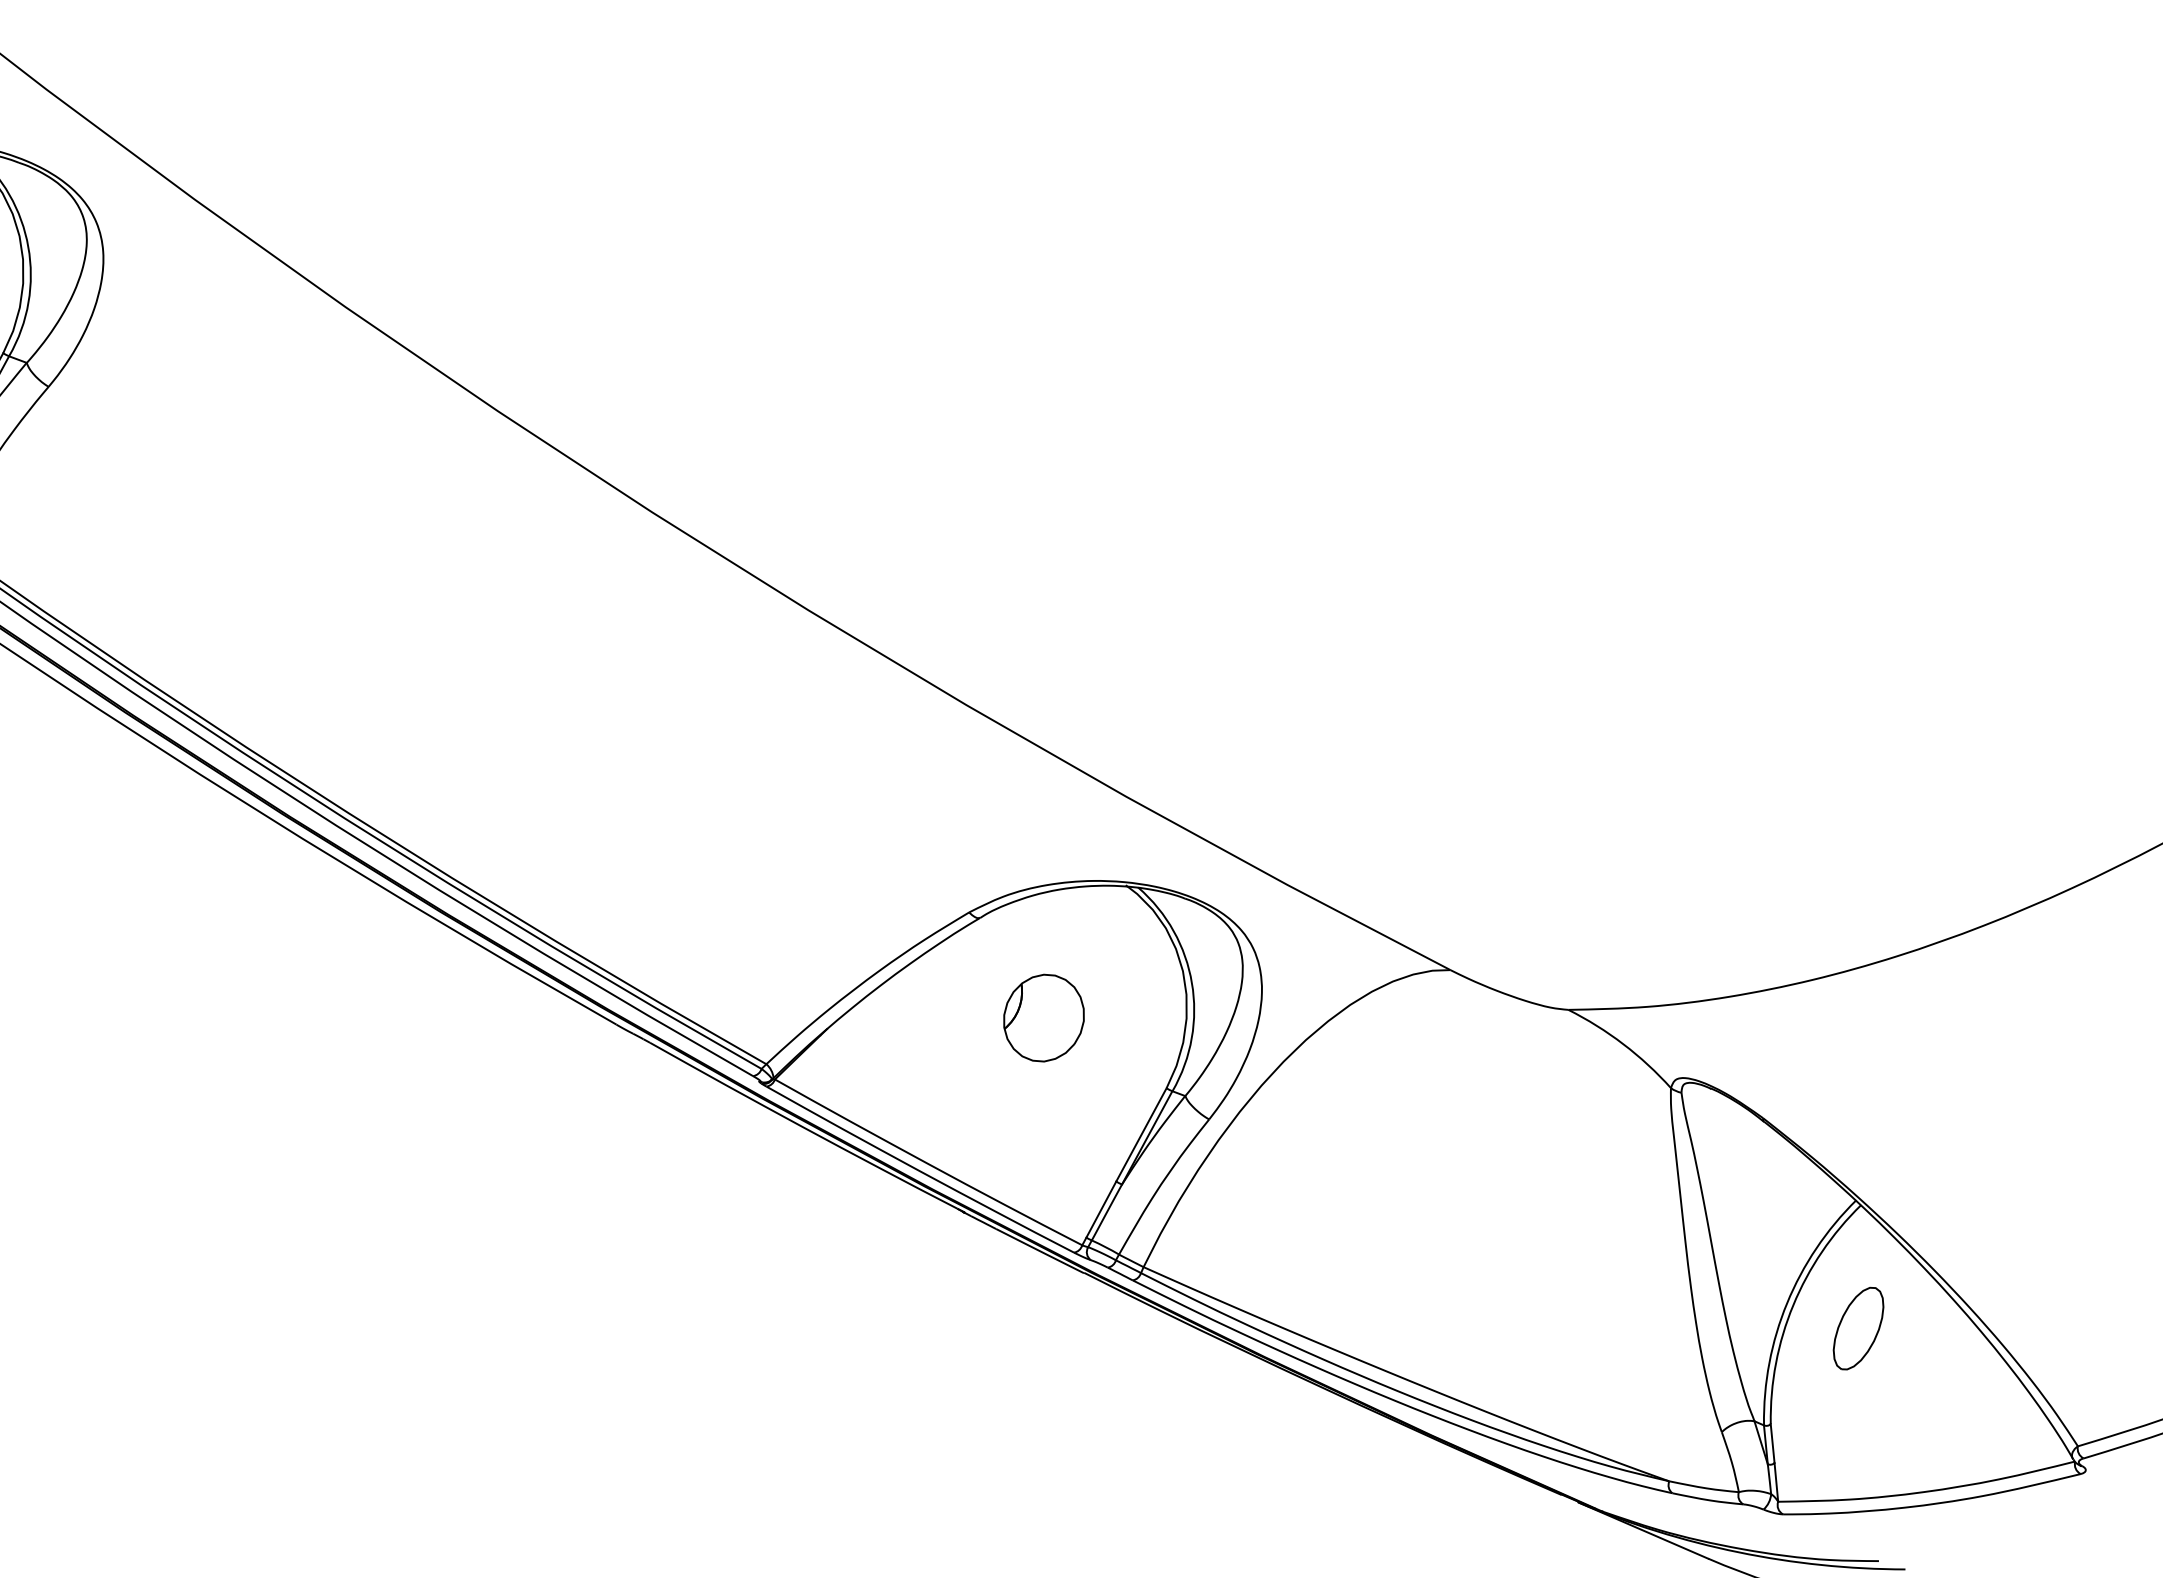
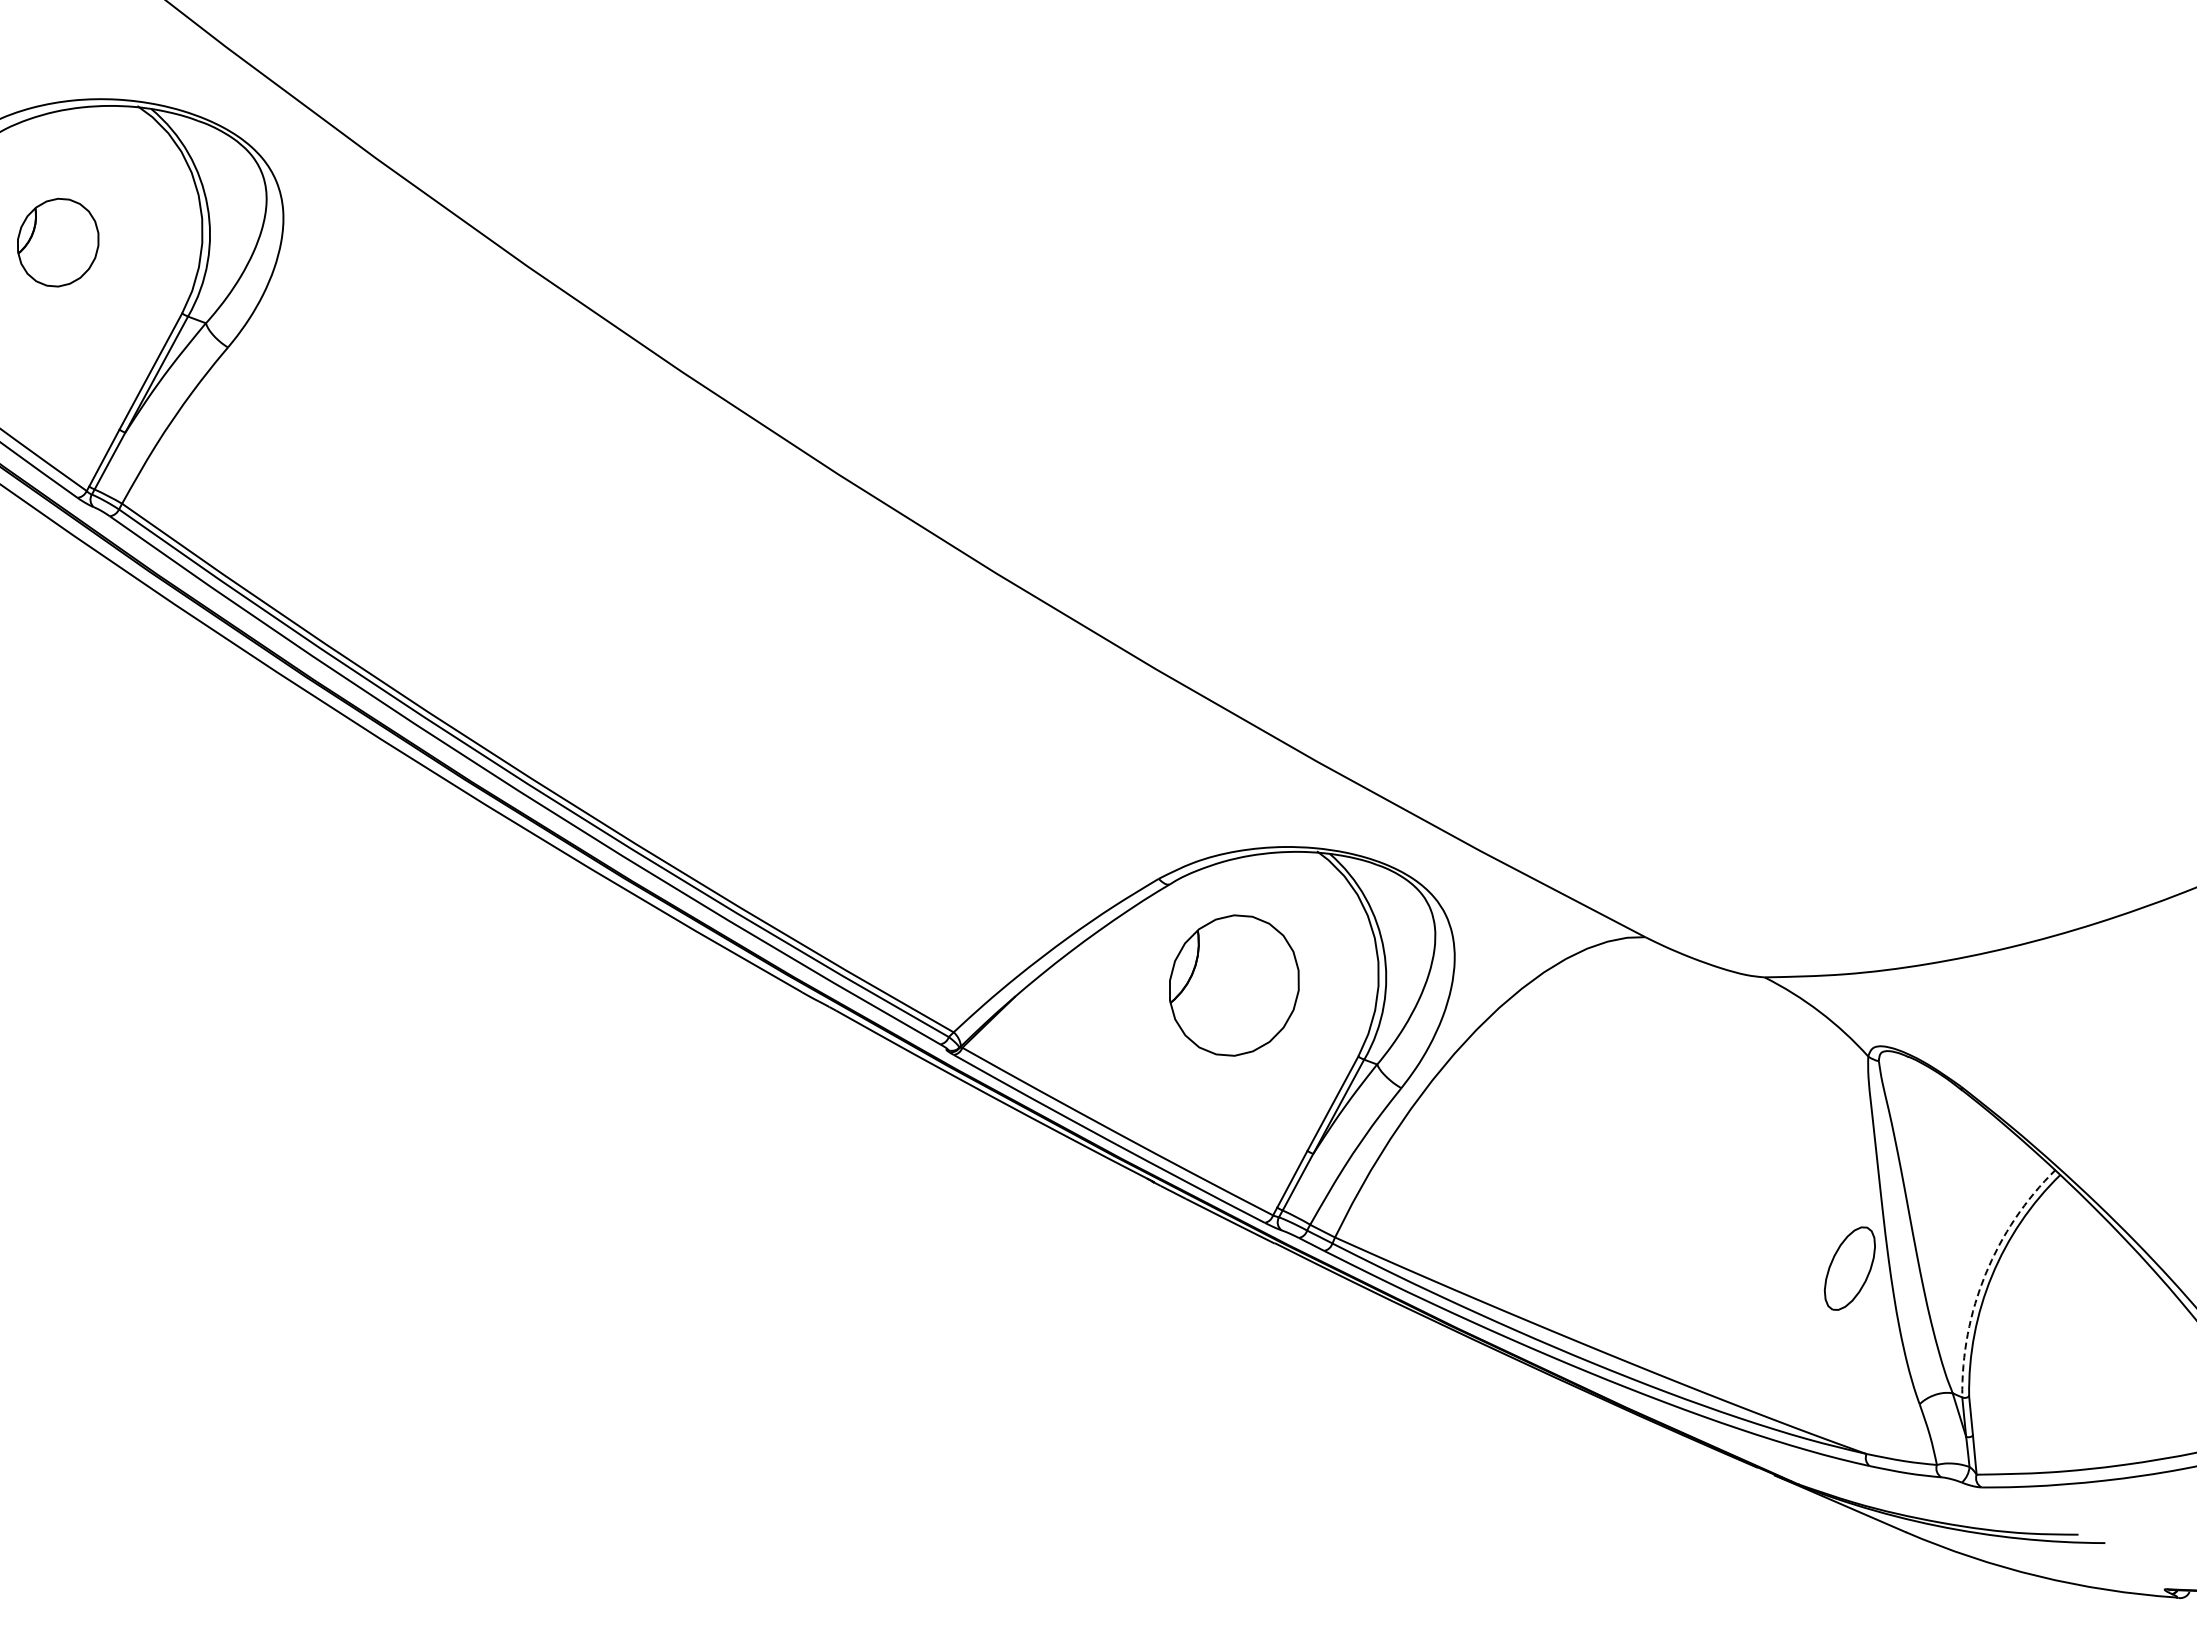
part: (1044, 1017) -> (1234, 985), size x1.6
arc: (1786, 1302) -> (1985, 1273), solid -> dashed
part: (1858, 1328) -> (1849, 1268), moved

